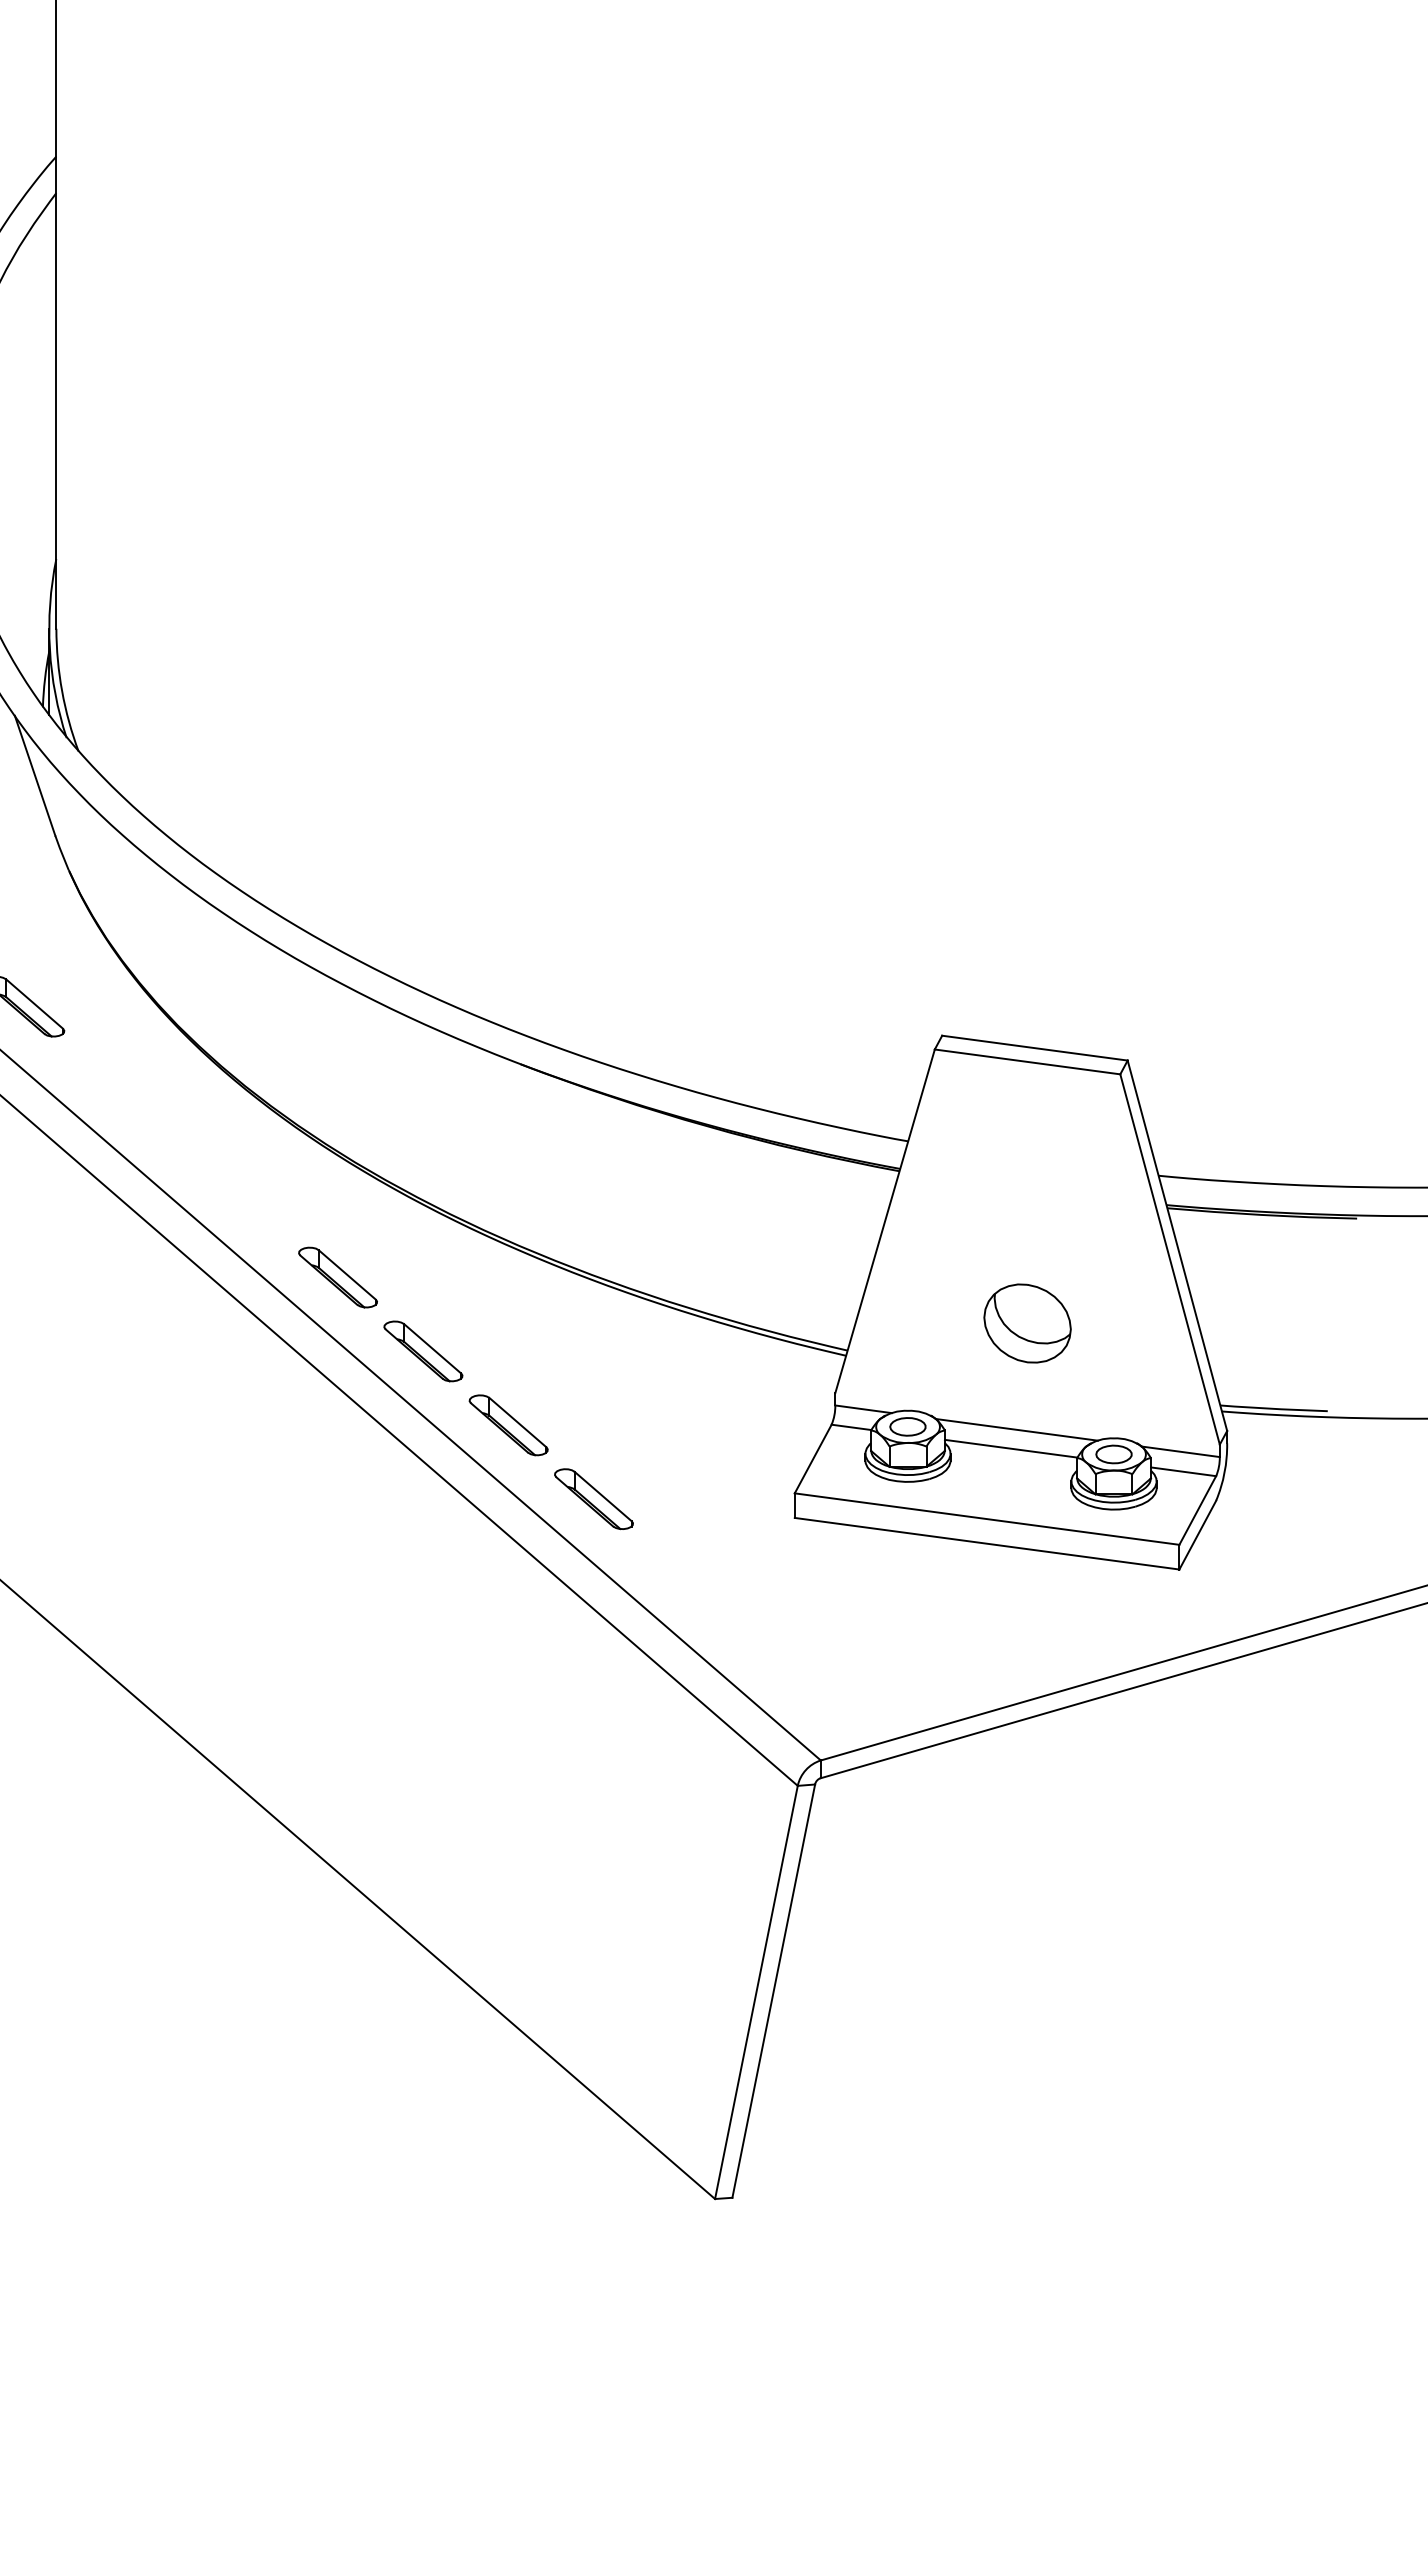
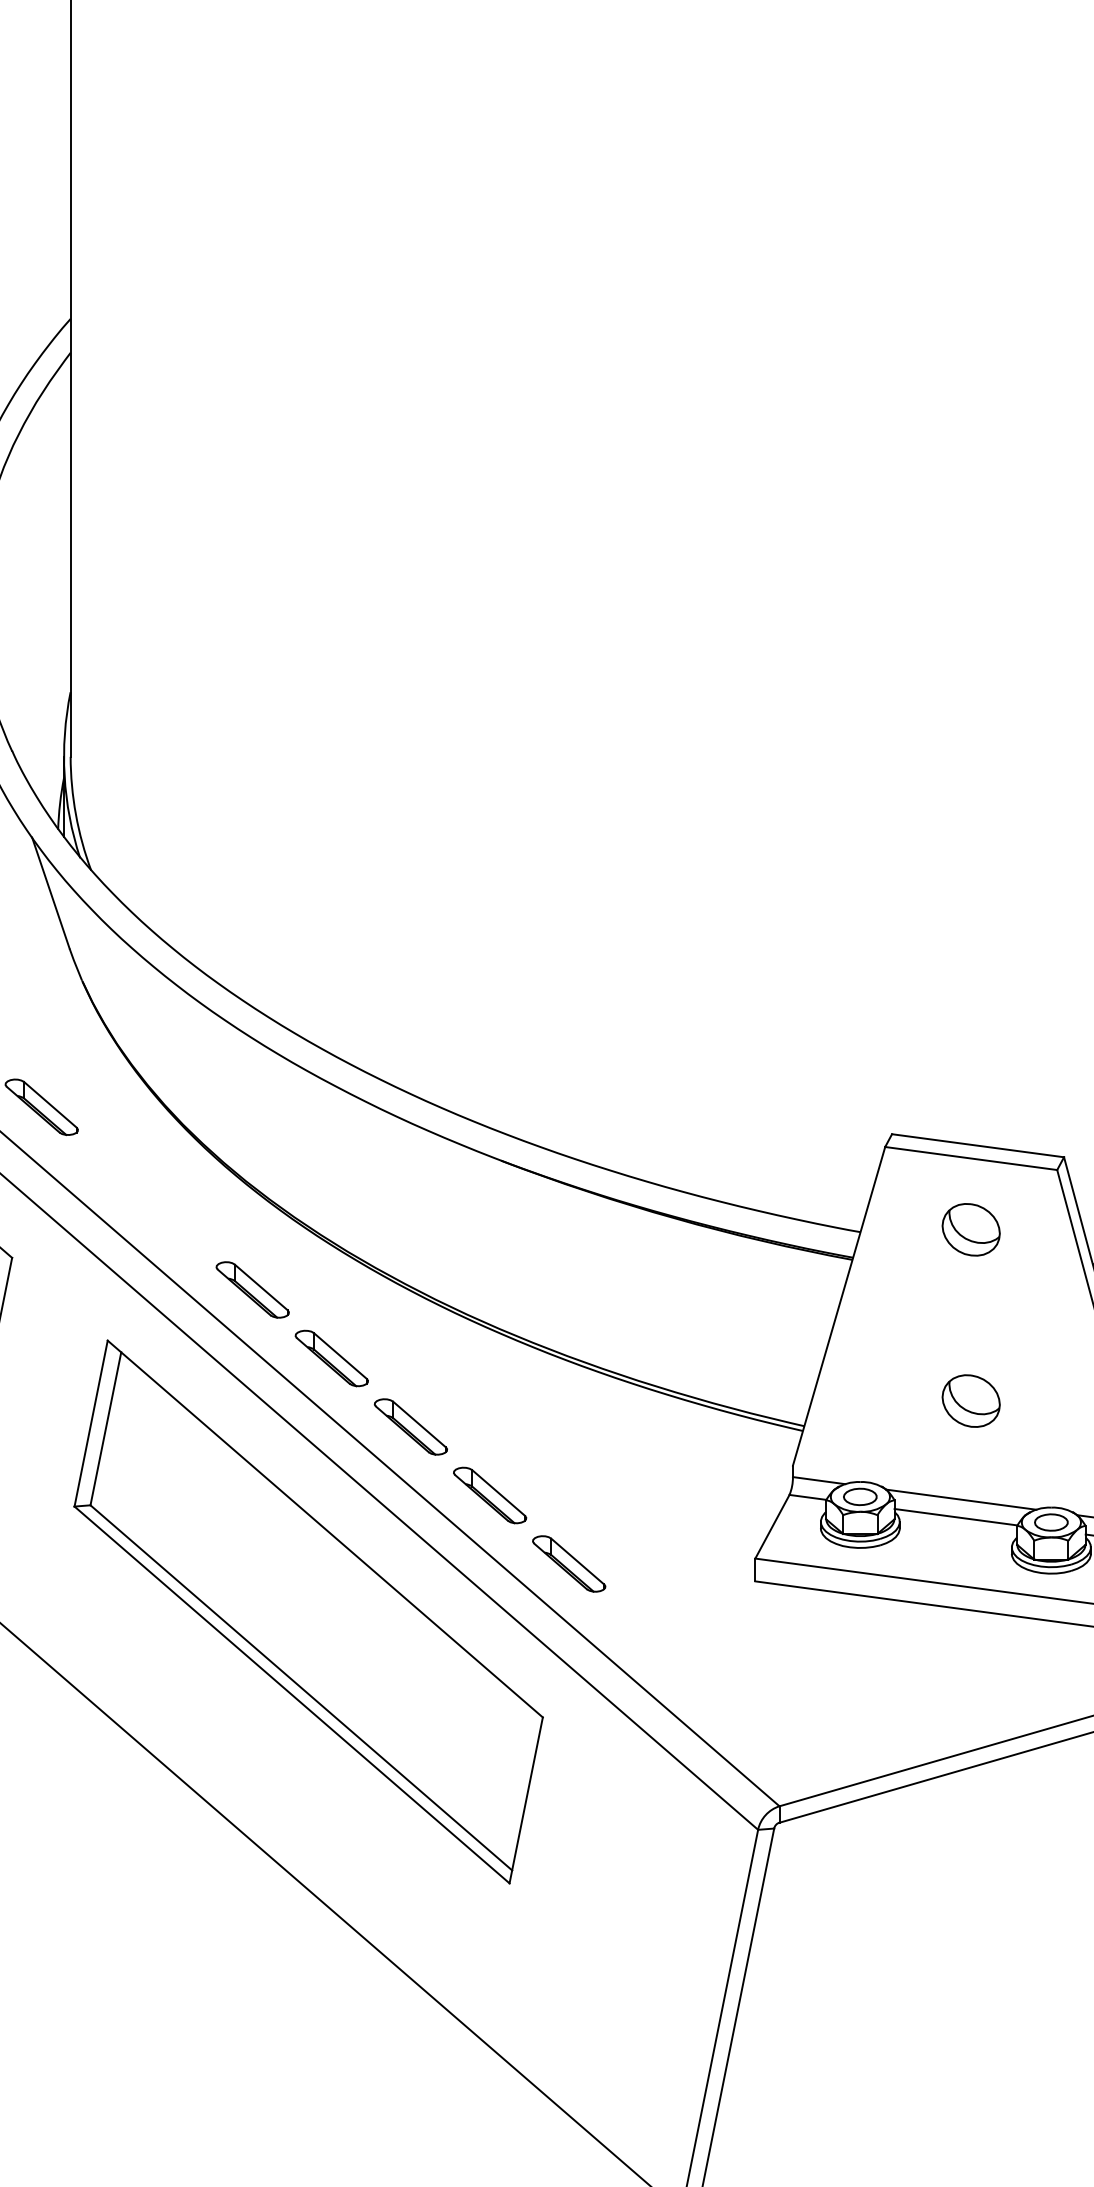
part: (1027, 1138) -> (971, 1229), added
part: (252, 1203) -> (252, 1289), added
part: (1027, 1323) -> (971, 1401), size x0.71
part: (312, 1550) -> (308, 1611), added

